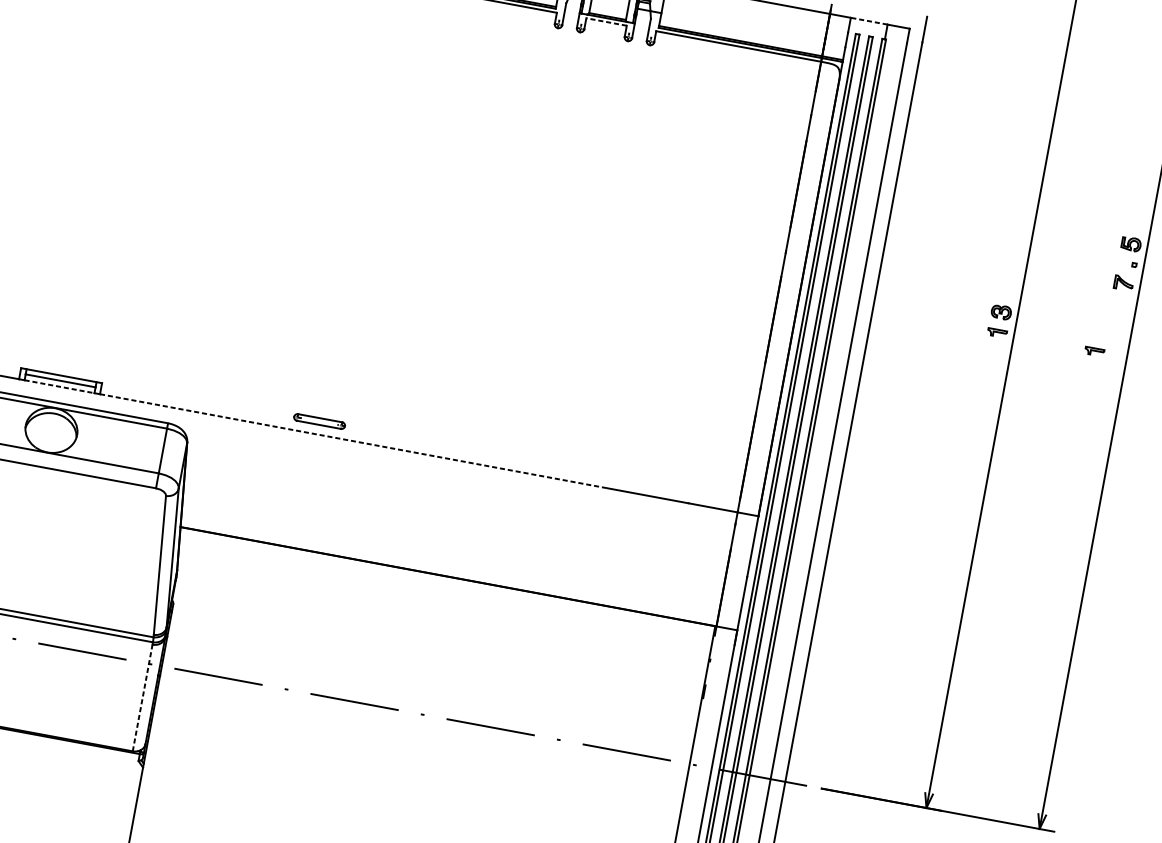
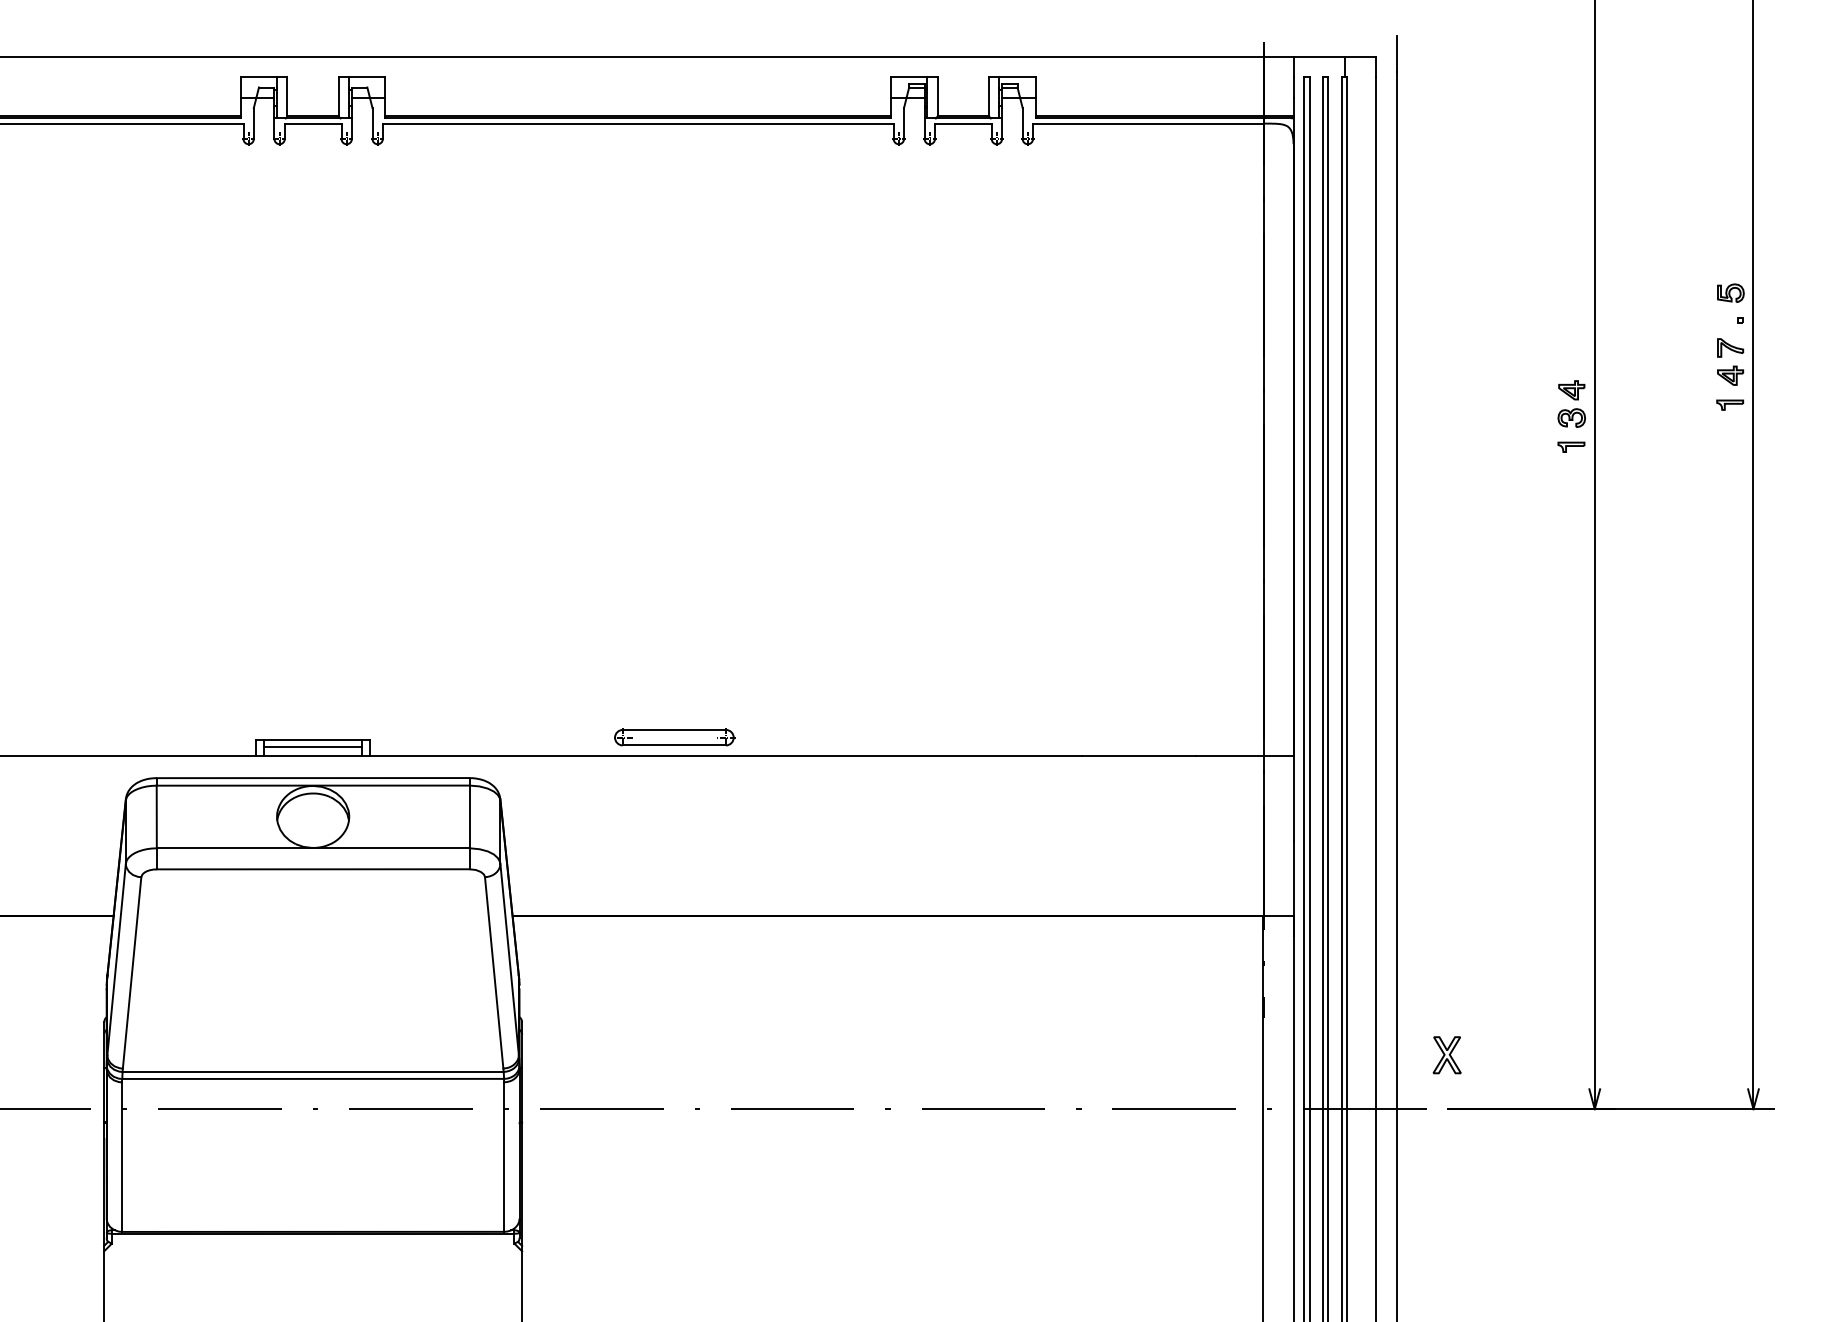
line: (605, 21) -> (962, 123), dashed -> solid
line: (869, 21) -> (1319, 56), dashed -> solid
part: (1004, 292) -> (1571, 390), added
part: (1120, 302) -> (1730, 375), added
part: (1094, 351) -> (1730, 404), moved
line: (59, 386) -> (313, 755), dashed -> solid
part: (319, 421) -> (674, 737), size x1.67
line: (354, 441) -> (726, 755), dashed -> solid
line: (142, 698) -> (504, 1157), dashed -> solid
part: (827, 750) -> (1446, 1055), added

